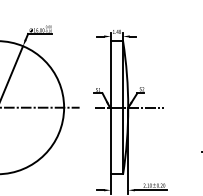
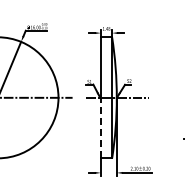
line: (110, 140) -> (100, 127), solid -> dashed

